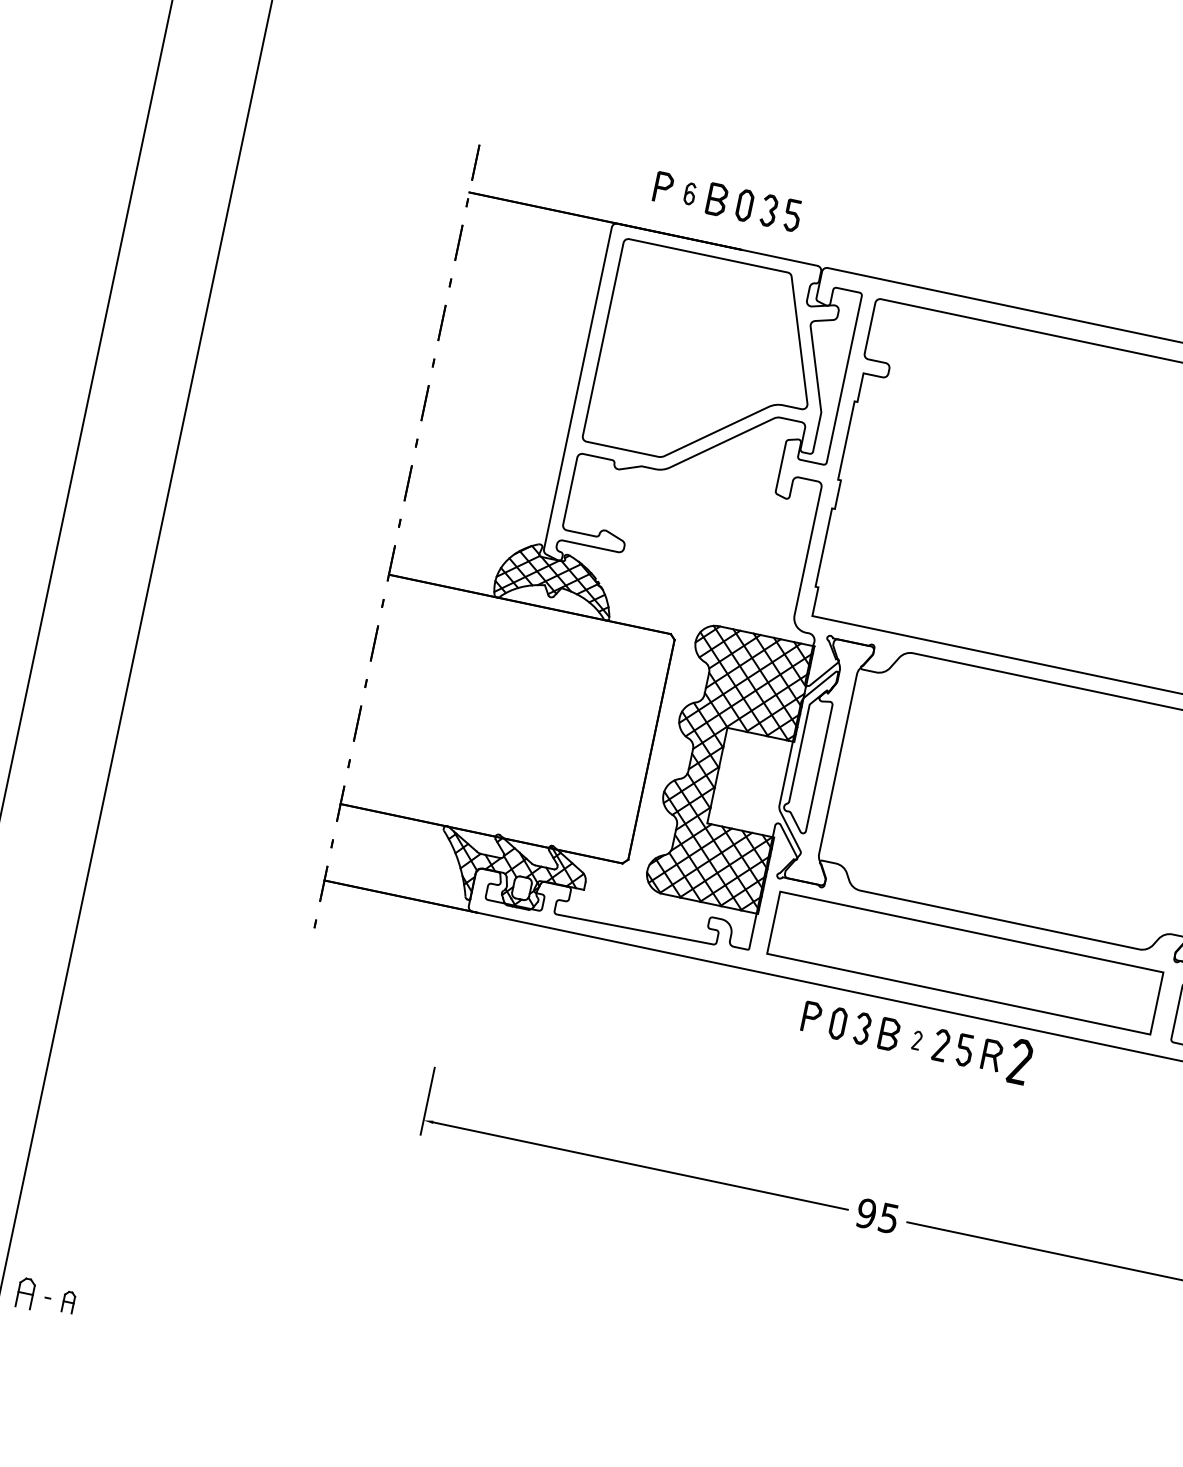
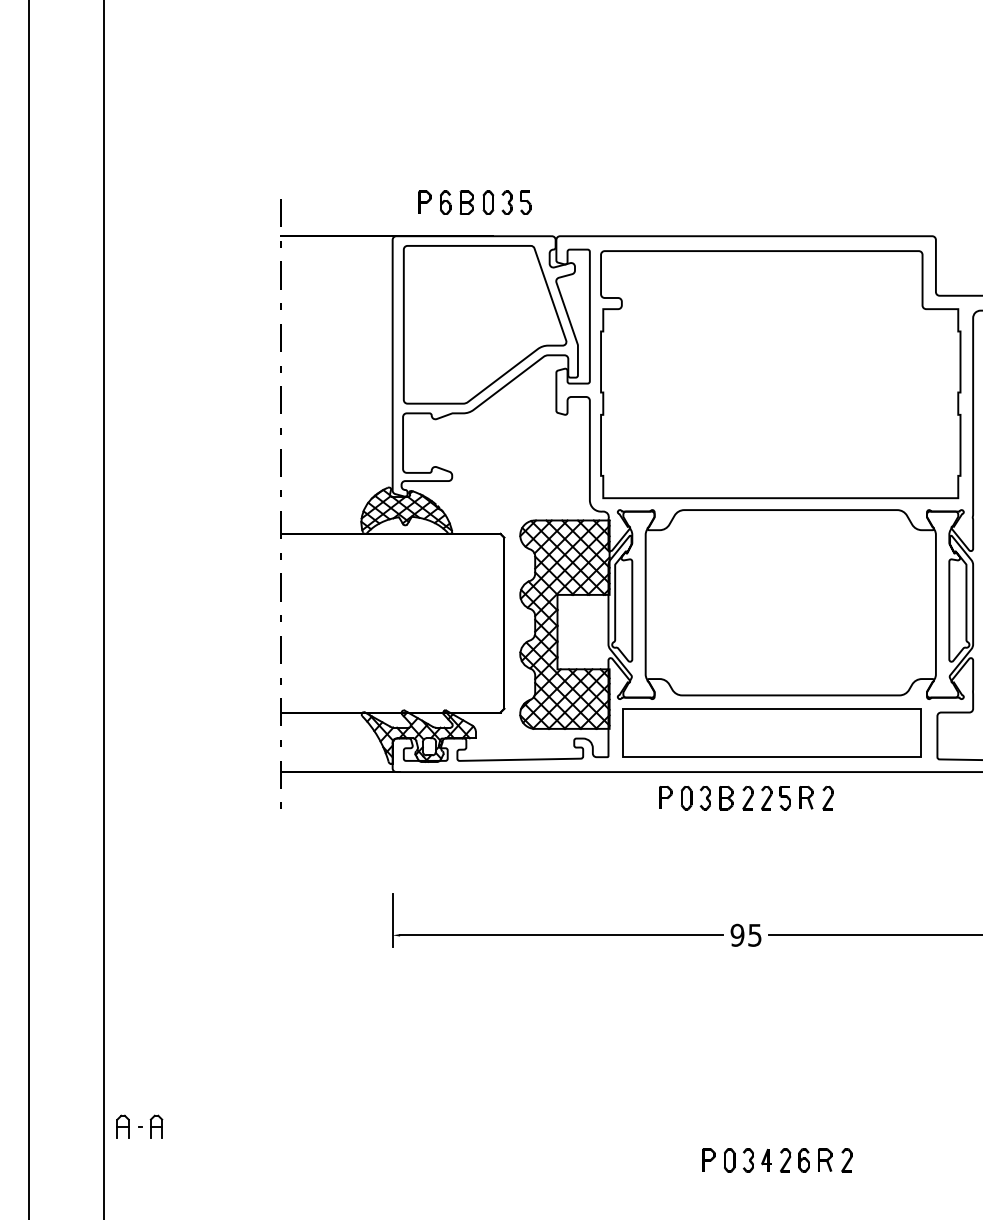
part: (689, 193) -> (445, 202), size x1.43
part: (916, 1040) -> (747, 798), size x1.67
part: (1019, 1062) -> (827, 798), size x0.71
part: (68, 1301) -> (156, 1126), size x1.43

